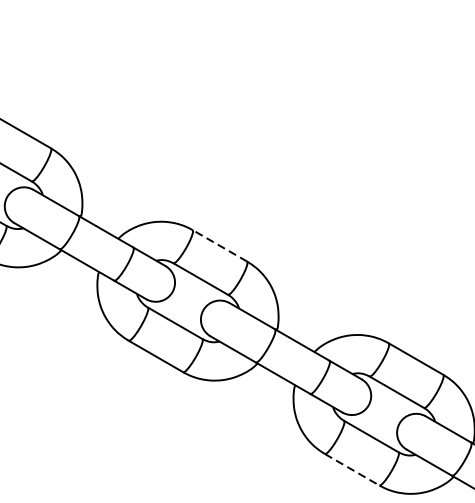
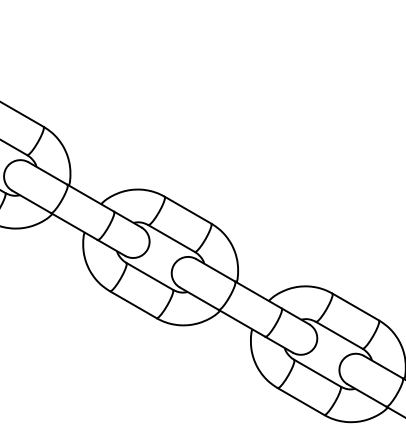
line: (219, 246) -> (187, 210), dashed -> solid
line: (352, 469) -> (301, 401), dashed -> solid

